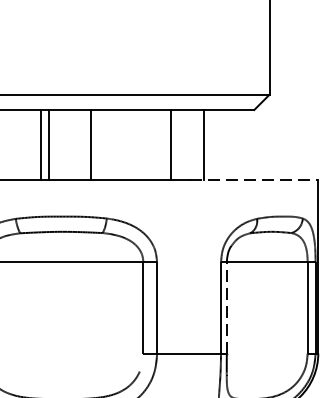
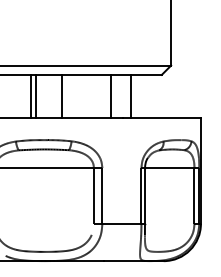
line: (255, 179) -> (162, 117), dashed -> solid
line: (227, 307) -> (145, 195), dashed -> solid

